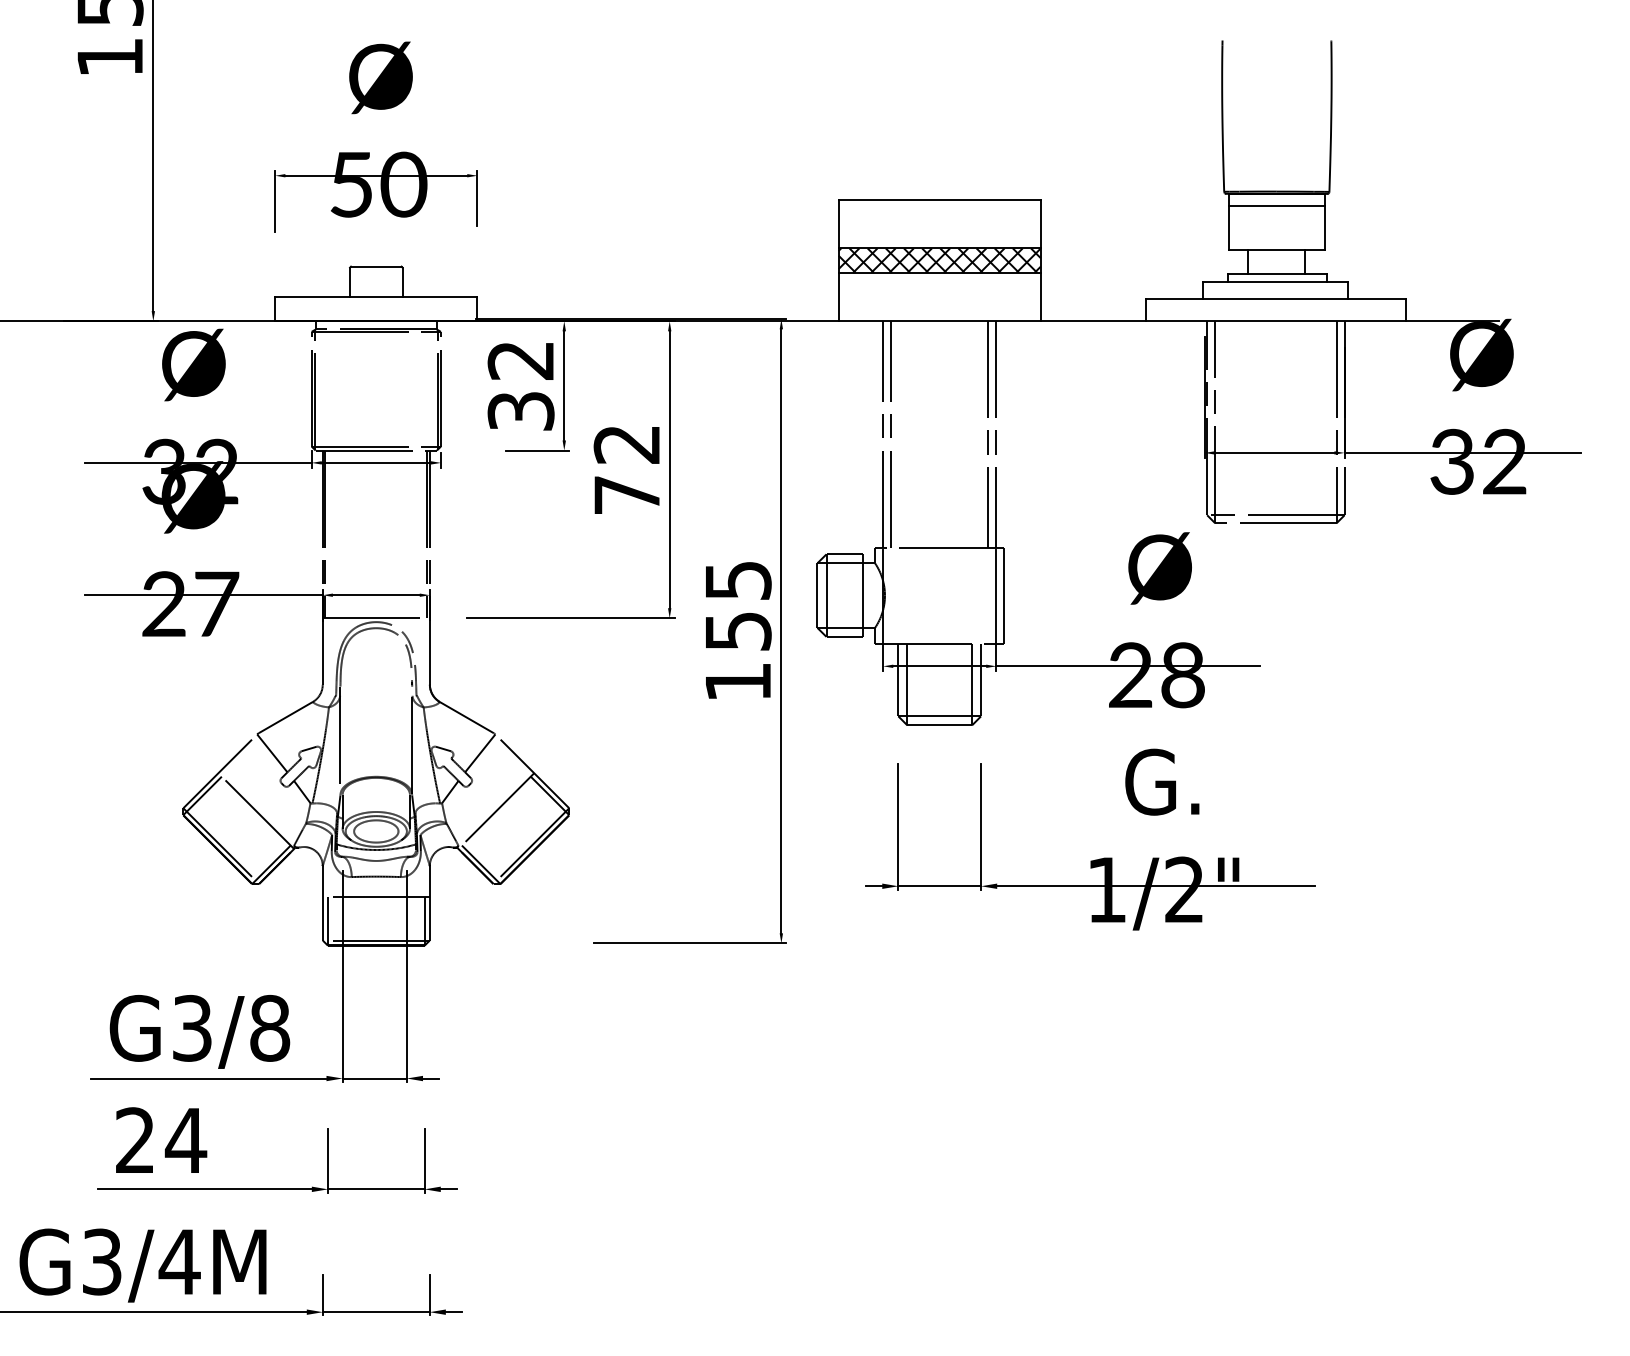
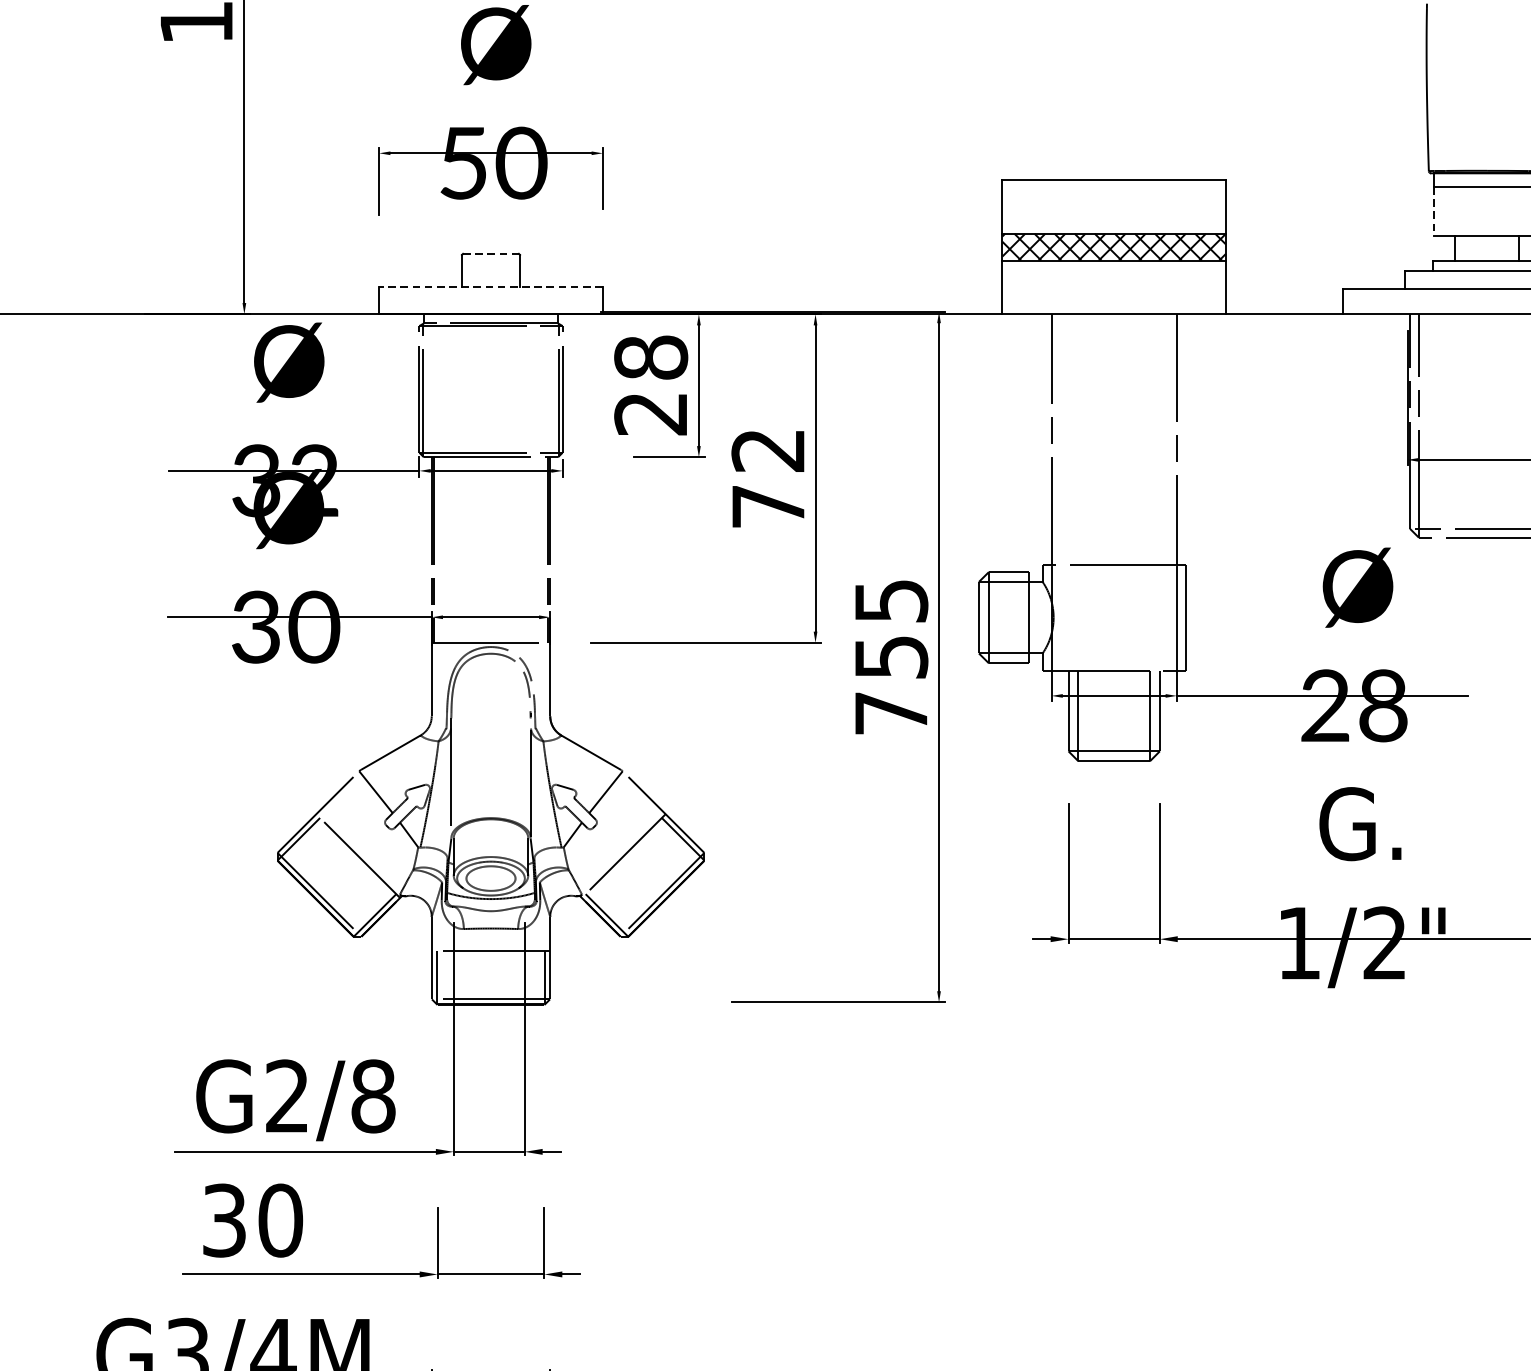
line: (1229, 228) -> (1434, 211), solid -> dashed
line: (376, 266) -> (491, 253), solid -> dashed
line: (375, 296) -> (490, 286), solid -> dashed
text: (520, 385) -> (650, 385), 32 -> 28
line: (891, 434) -> (1060, 439), removed
line: (988, 434) -> (1168, 439), removed
text: (191, 604) -> (286, 627), 27 -> 30
text: (738, 681) -> (891, 712), 155 -> 755
text: (192, 1028) -> (287, 1096), G3/8 -> G2/8
text: (161, 1140) -> (253, 1220), 24 -> 30

